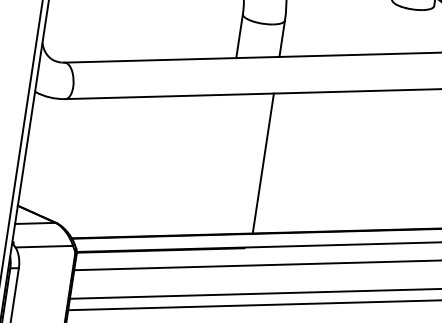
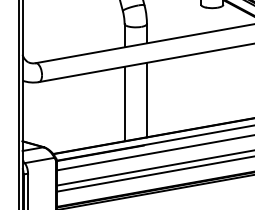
line: (220, 163) -> (124, 103), added

